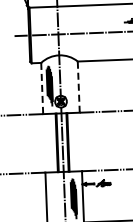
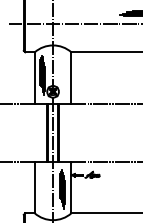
line: (78, 86) -> (71, 77), dashed -> solid
line: (41, 88) -> (34, 77), dashed -> solid

